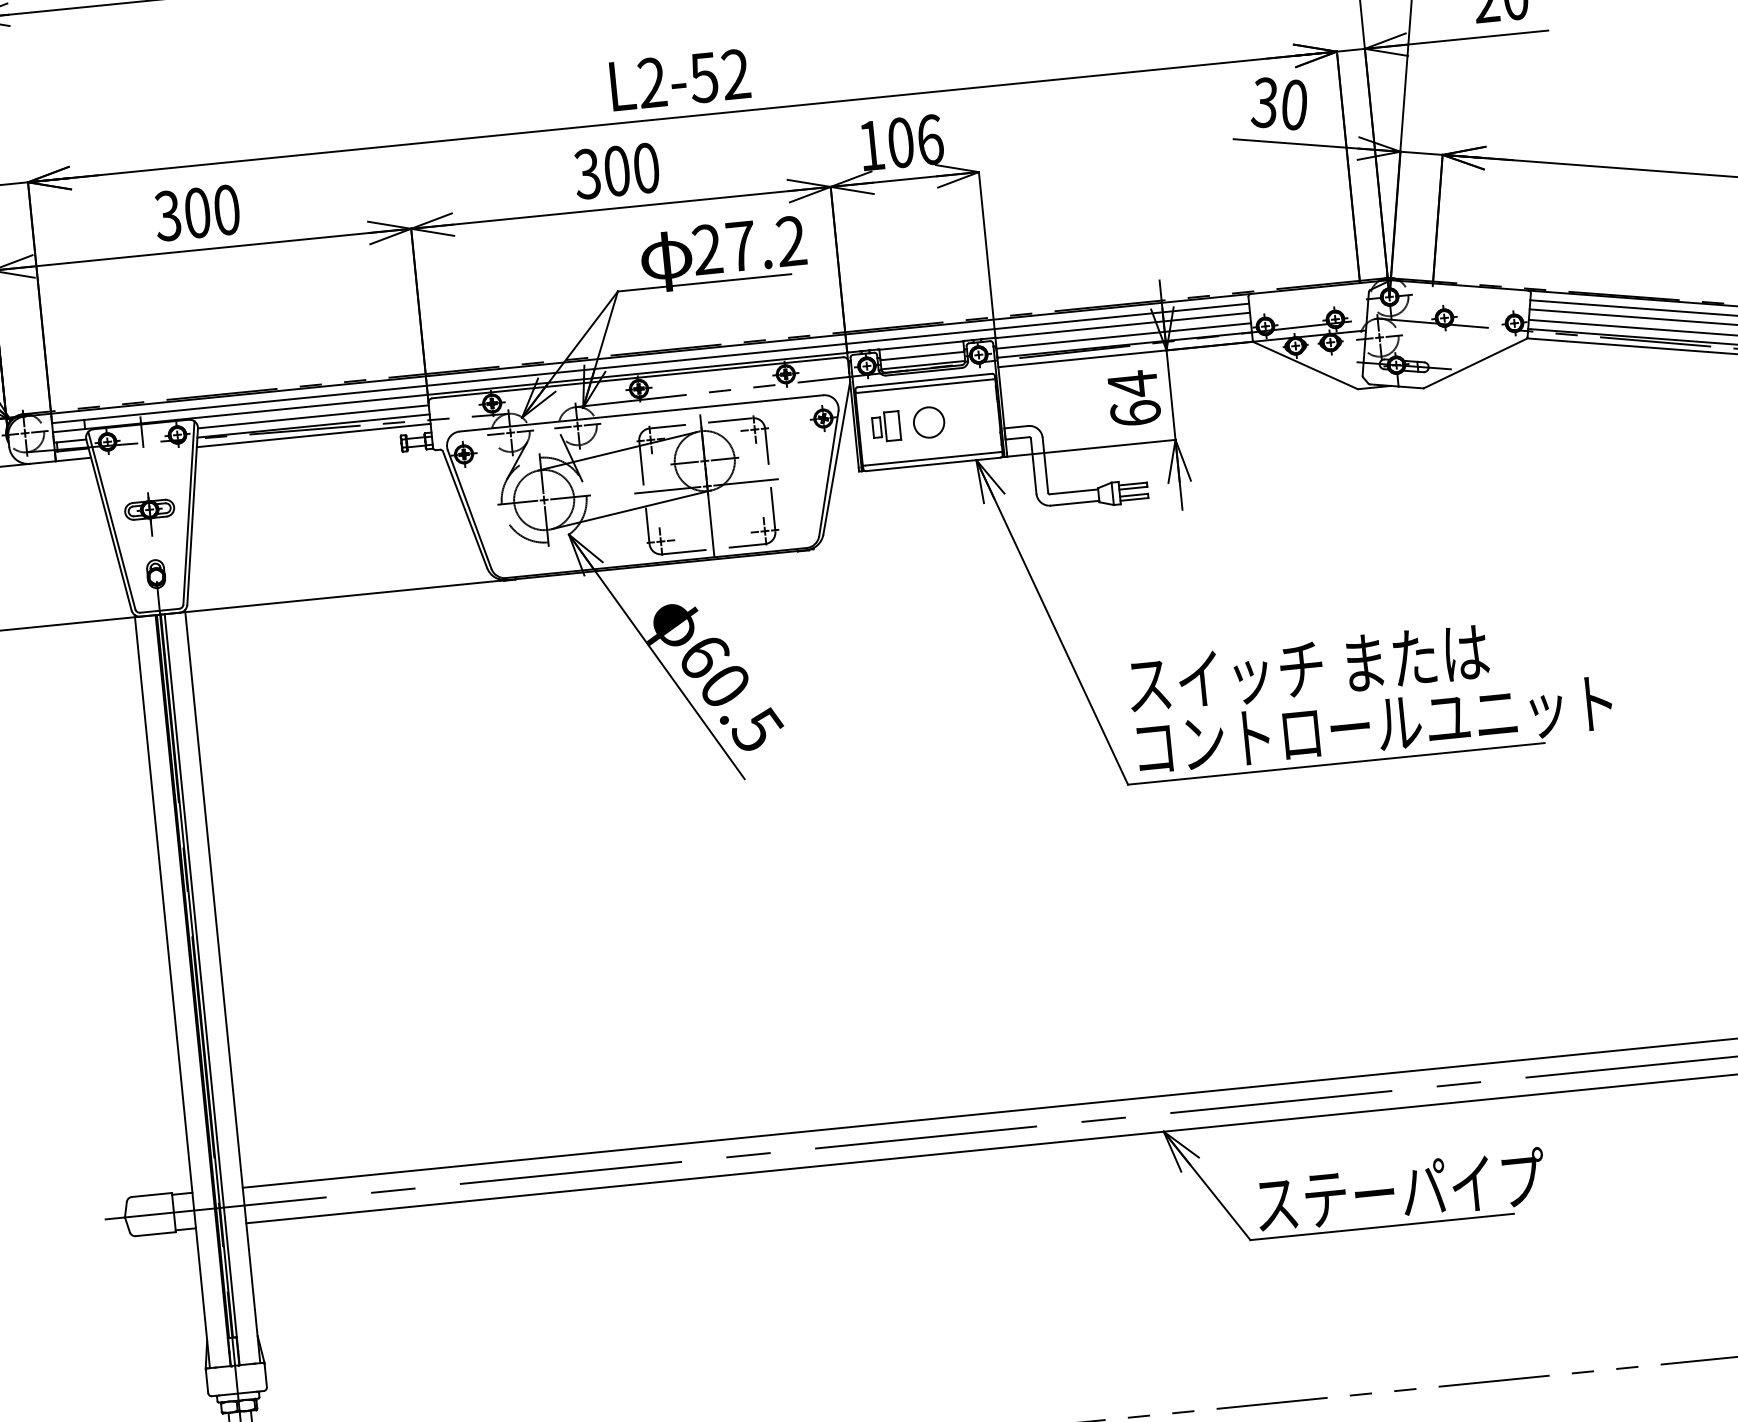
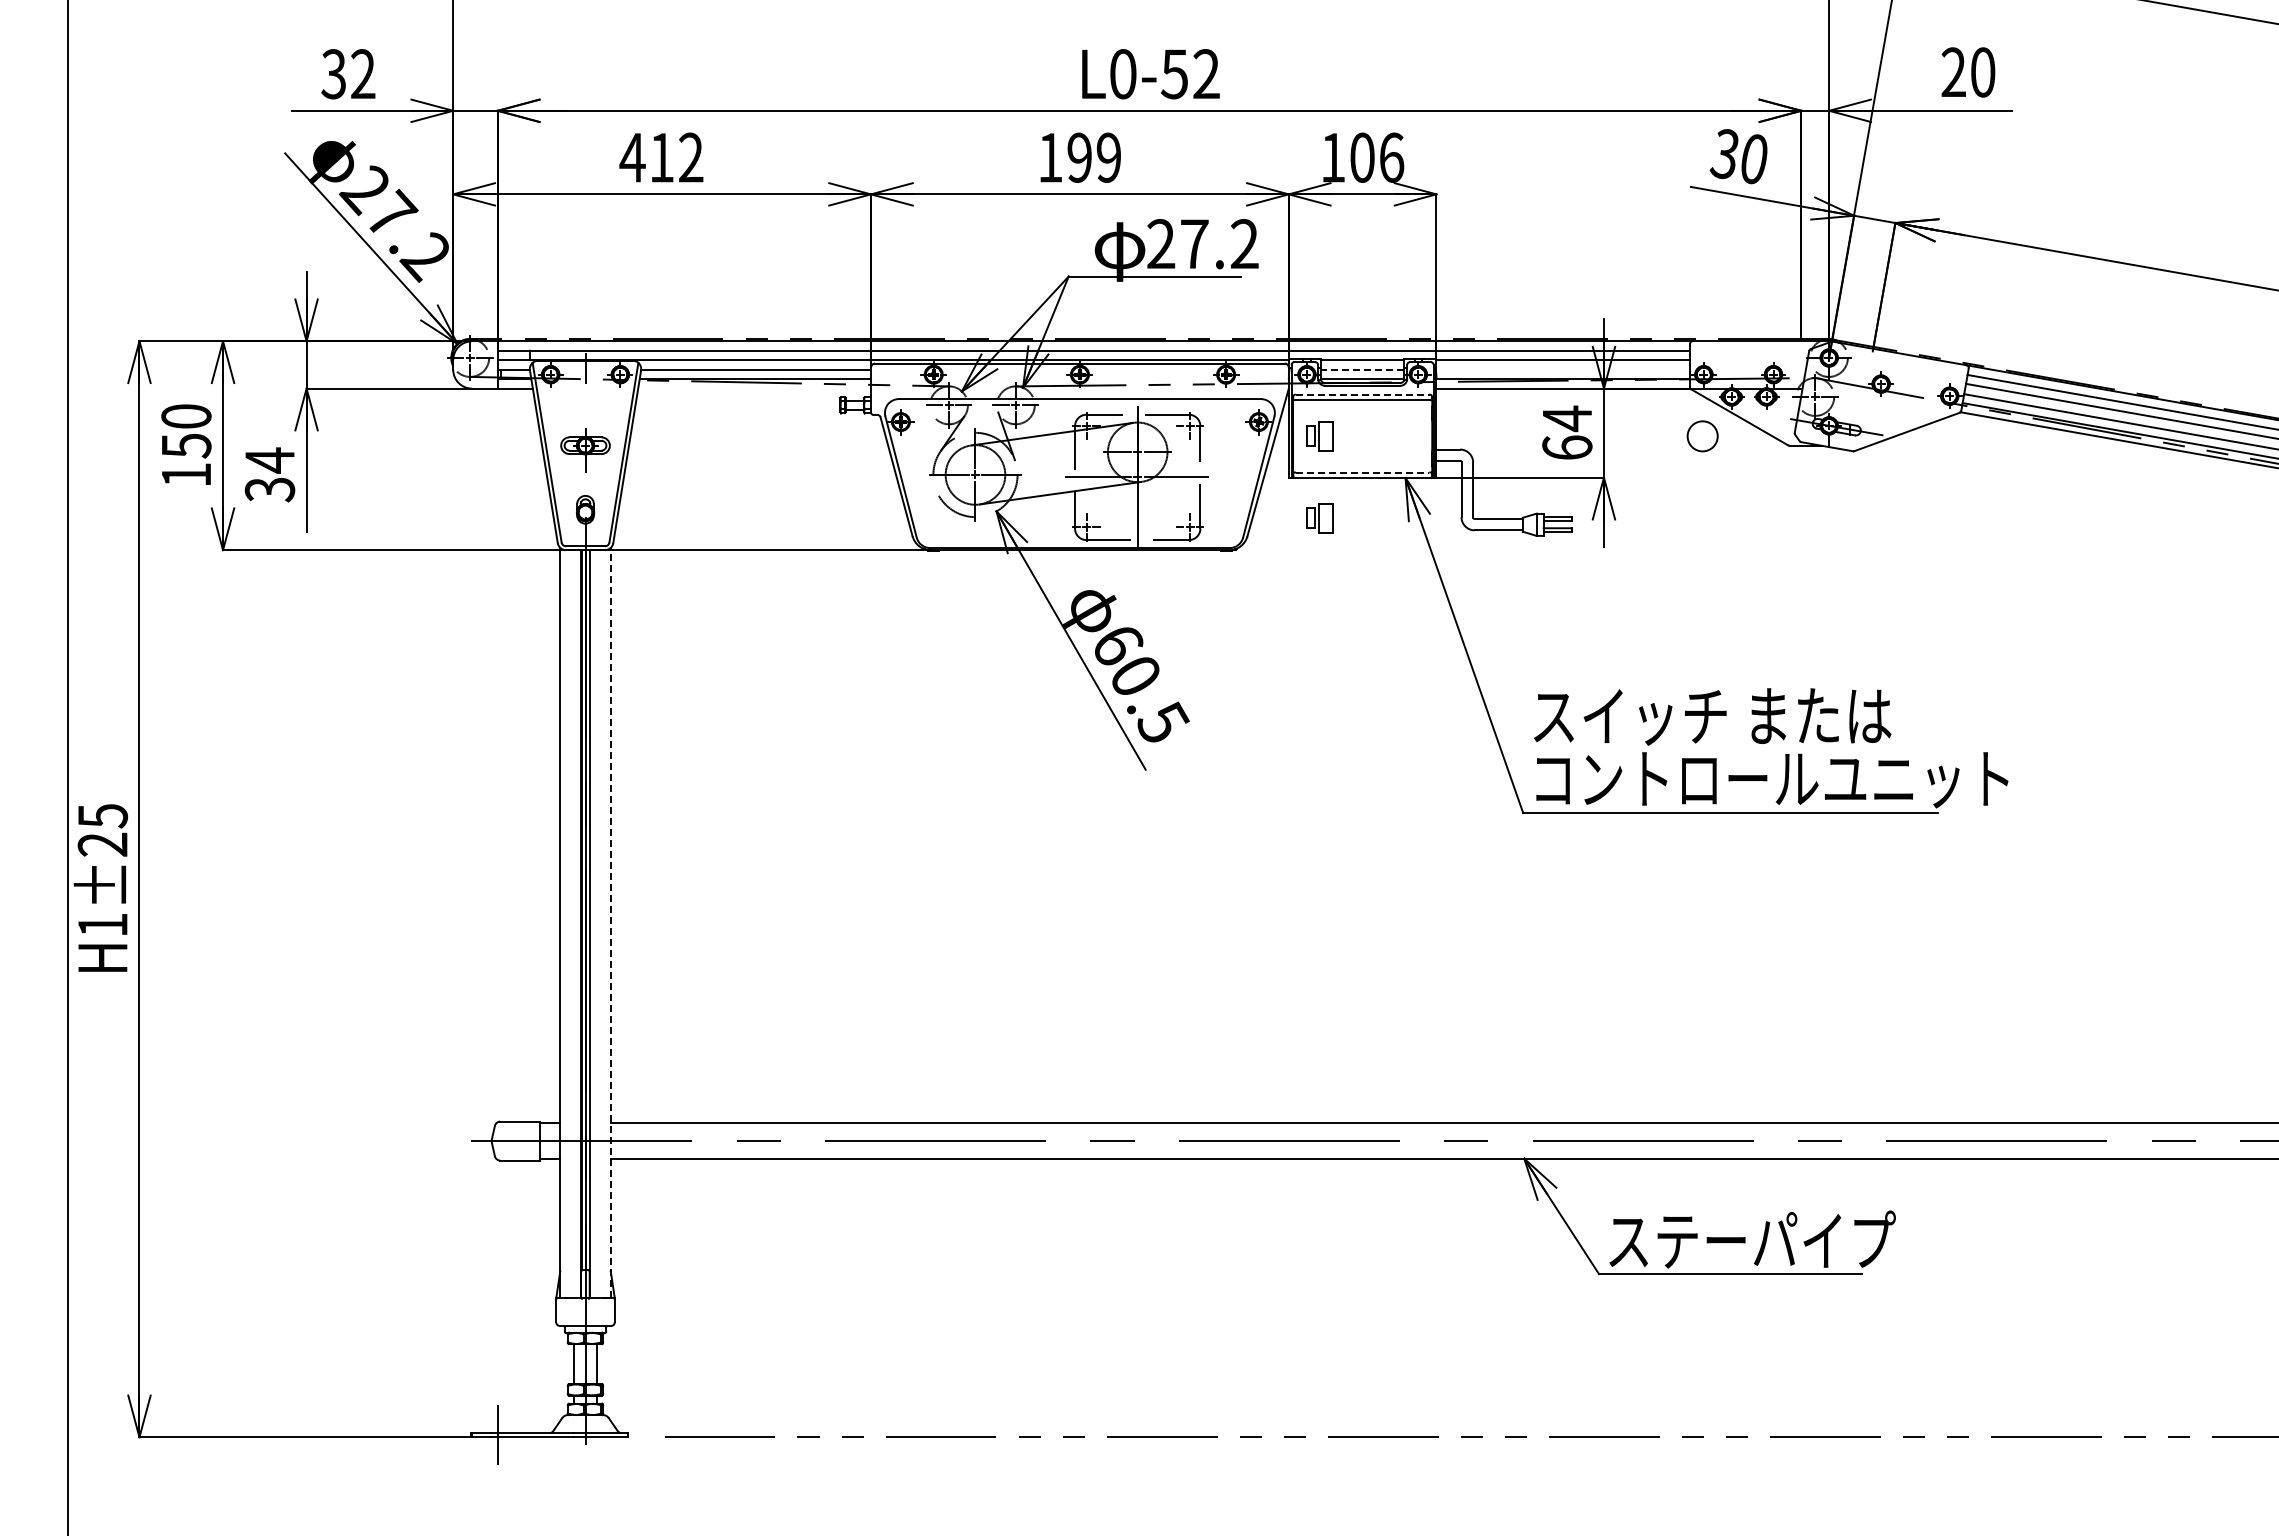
text: (652, 83) -> (1123, 74), L2-52 -> L0-52
text: (616, 170) -> (1079, 157), 300 -> 199
text: (197, 212) -> (661, 157), 300 -> 412
line: (1123, 336) -> (1562, 370), removed
line: (922, 356) -> (1362, 370), solid -> dashed
line: (924, 380) -> (1362, 394), solid -> dashed
circle: (928, 422) -> (1702, 436), moved
line: (313, 435) -> (754, 388), removed
line: (932, 458) -> (1362, 472), solid -> dashed
part: (893, 509) -> (1319, 518), added
line: (222, 987) -> (610, 923), solid -> dashed

